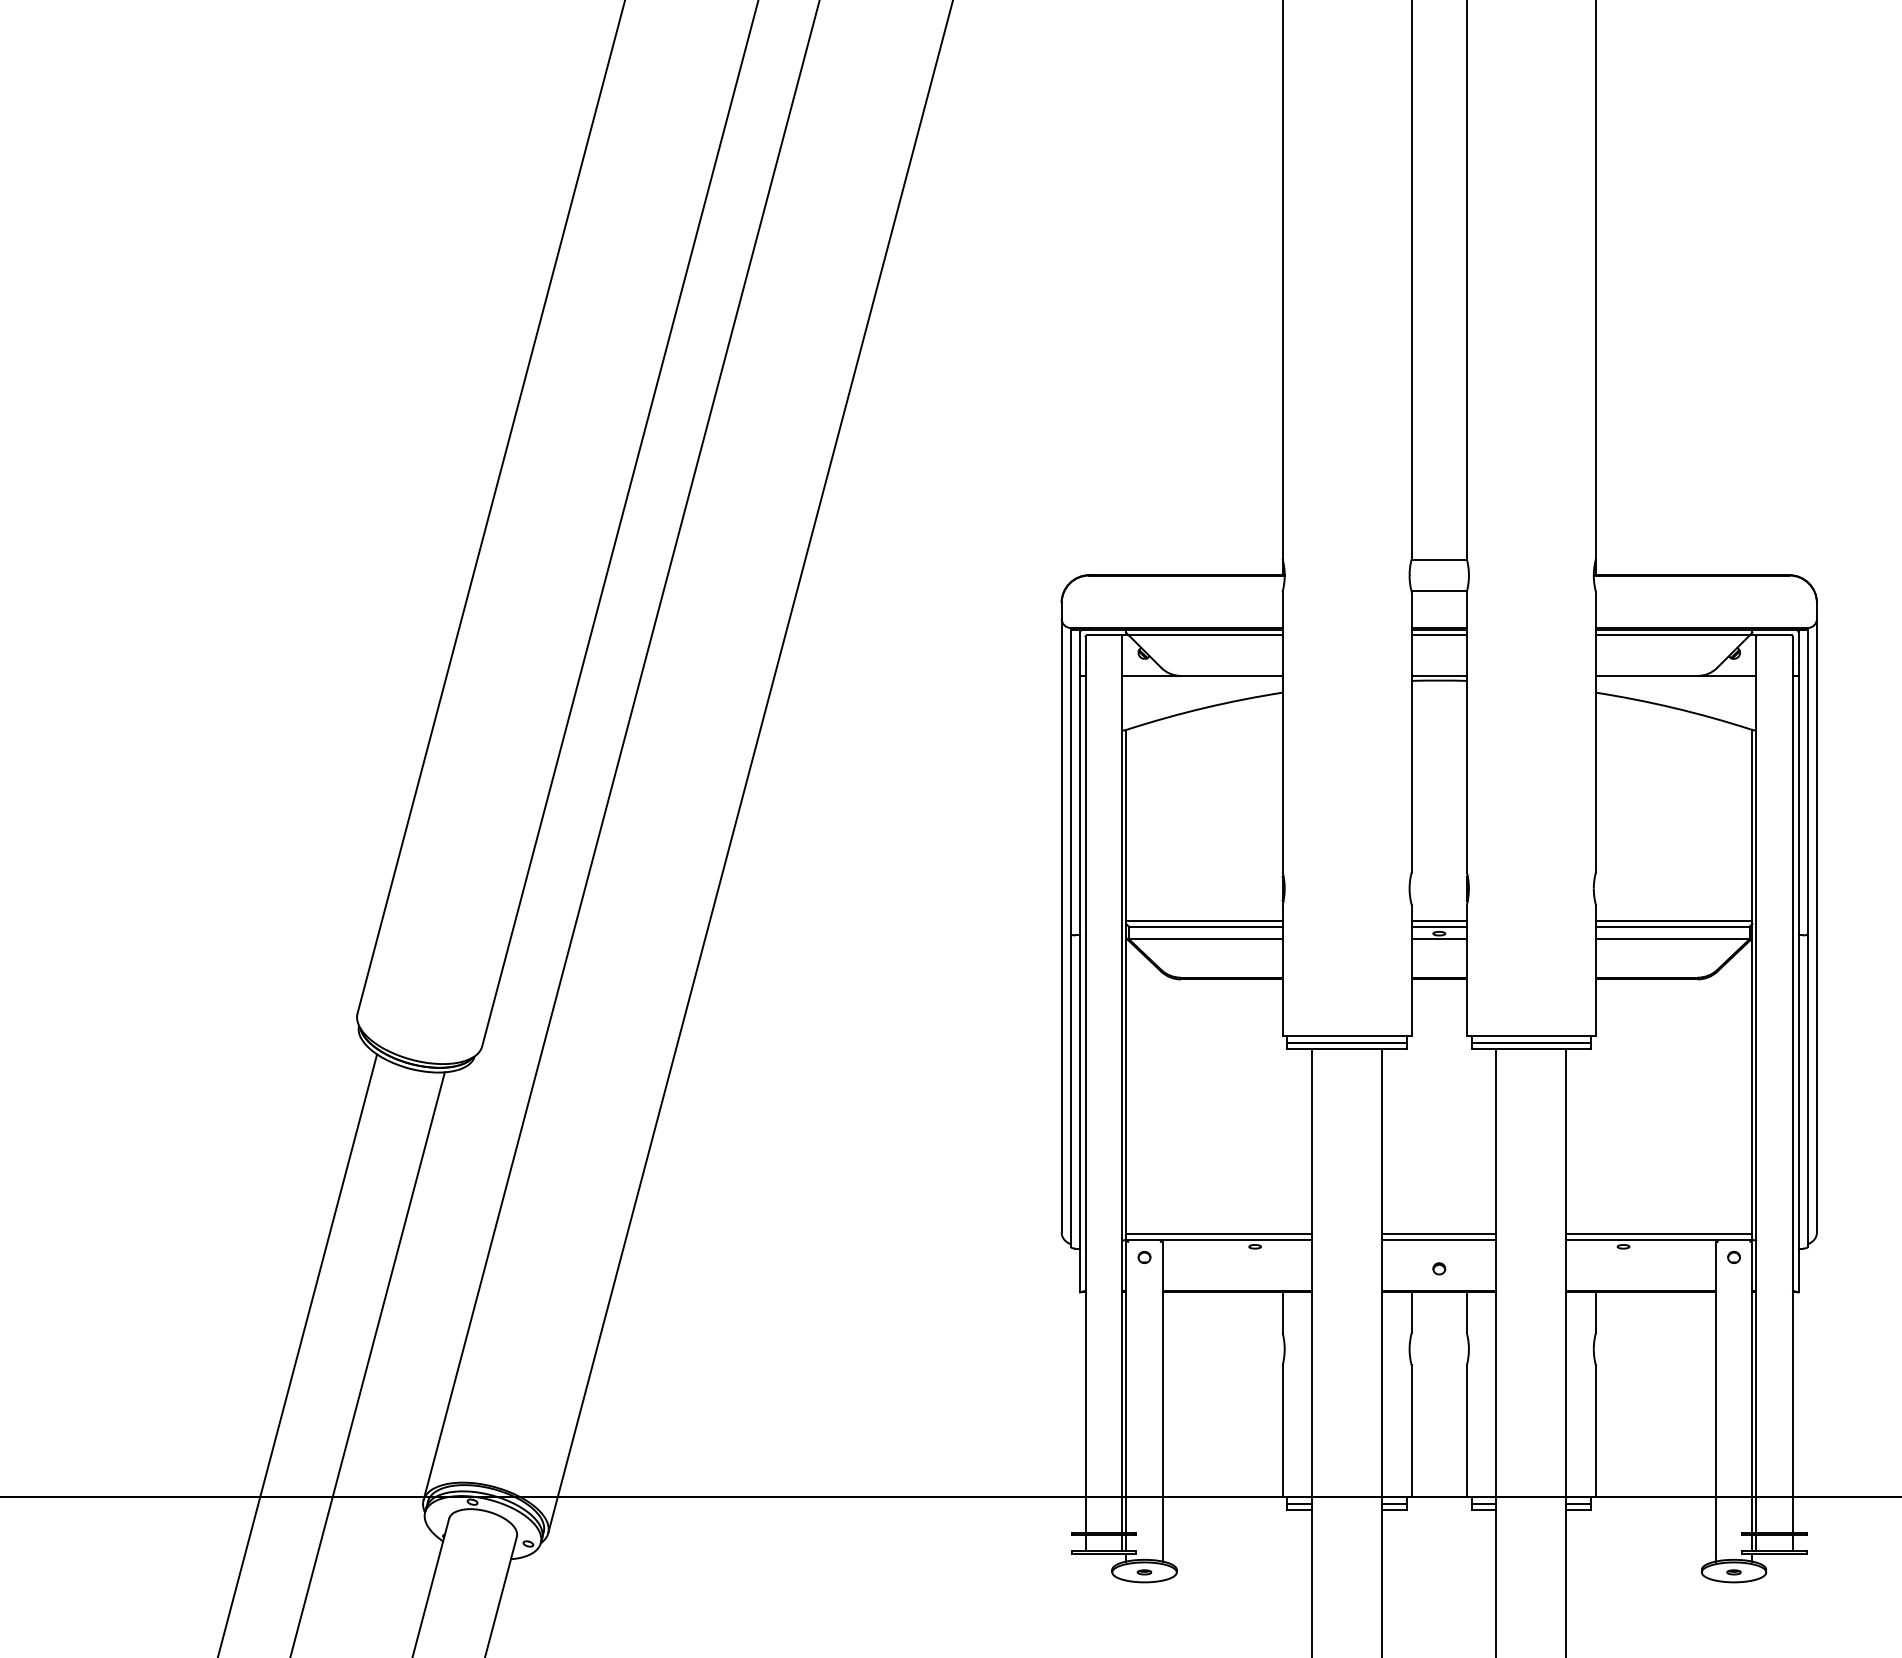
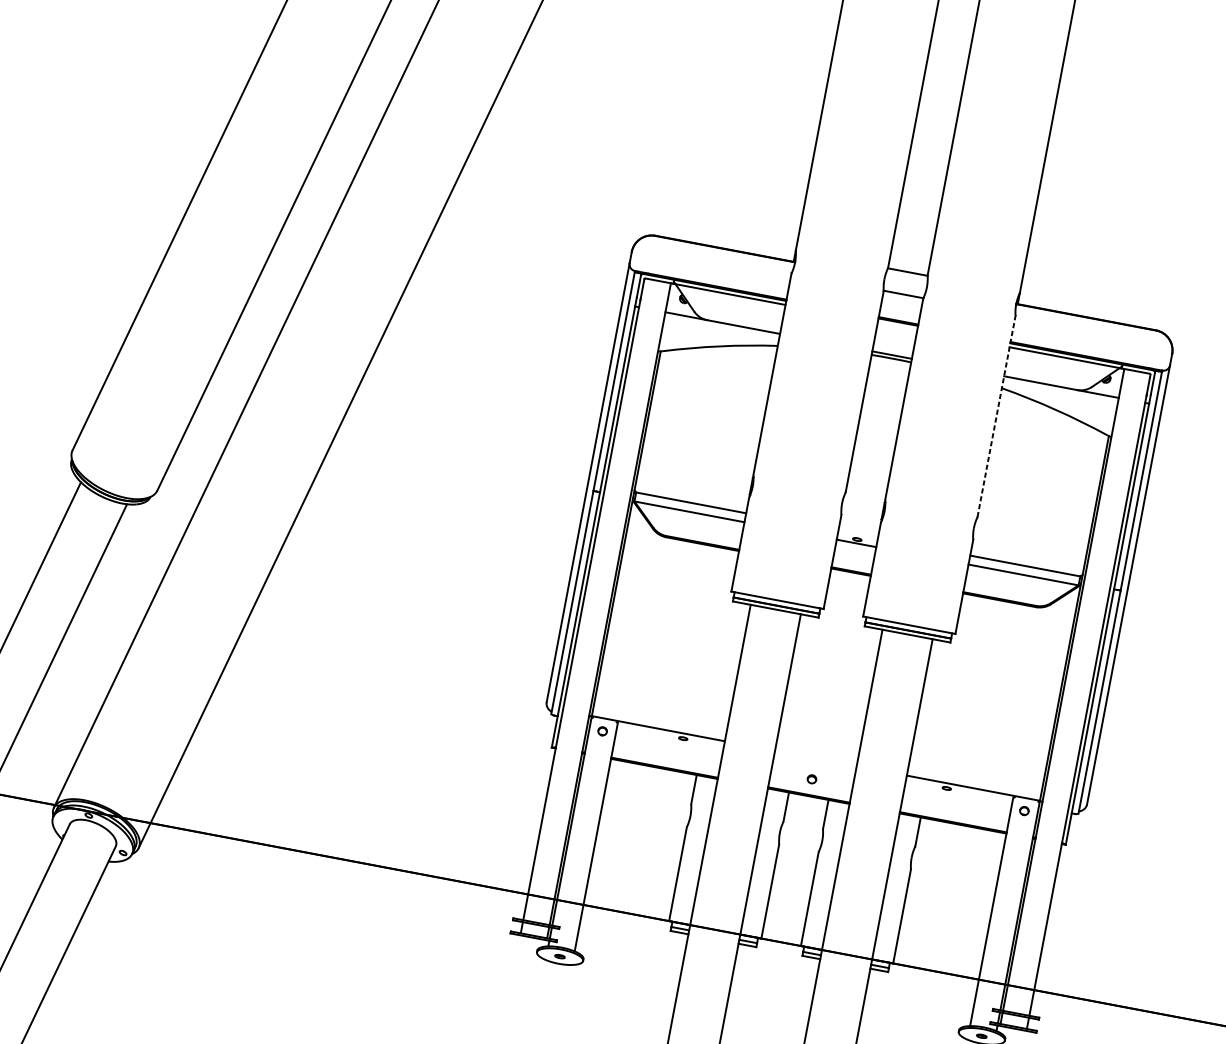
line: (1438, 635) -> (897, 326), removed
line: (1595, 732) -> (996, 416), solid -> dashed
line: (1204, 921) -> (690, 499), removed
line: (1438, 921) -> (858, 530), removed
line: (1673, 921) -> (1026, 562), removed
line: (1438, 926) -> (857, 534), removed
line: (1219, 1234) -> (659, 725), removed
line: (1439, 1234) -> (816, 754), removed
line: (1659, 1234) -> (974, 784), removed
line: (1439, 1239) -> (816, 758), removed

